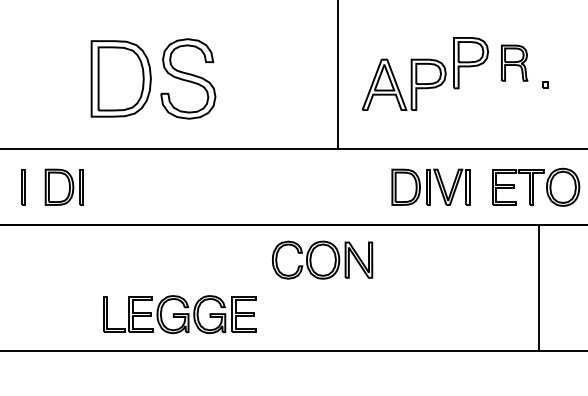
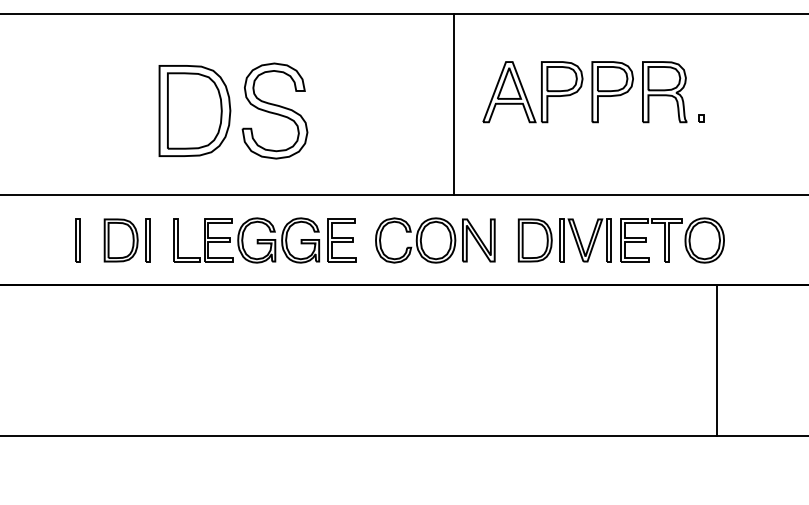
part: (514, 63) -> (664, 92), size x1.43
part: (398, 87) -> (526, 95), moved
part: (536, 187) -> (672, 240), moved
part: (322, 260) -> (435, 240), moved
line: (538, 287) -> (716, 360), moved
part: (179, 314) -> (264, 240), moved

